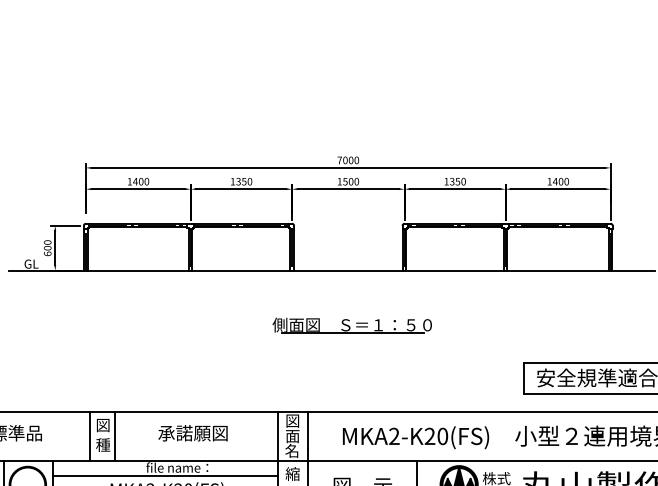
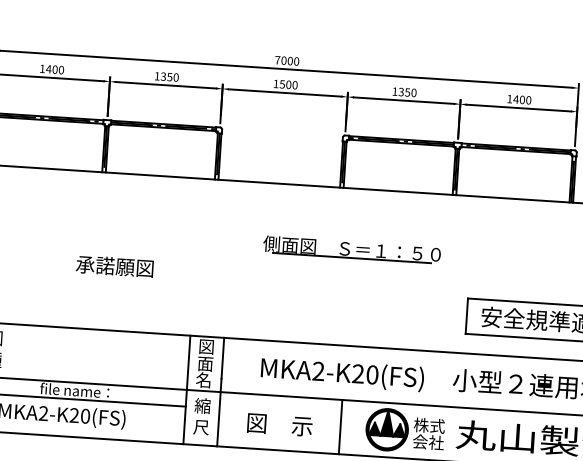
part: (351, 325) -> (351, 249), moved
text: (192, 433) -> (114, 266), moved
line: (114, 435) -> (7, 350), removed

